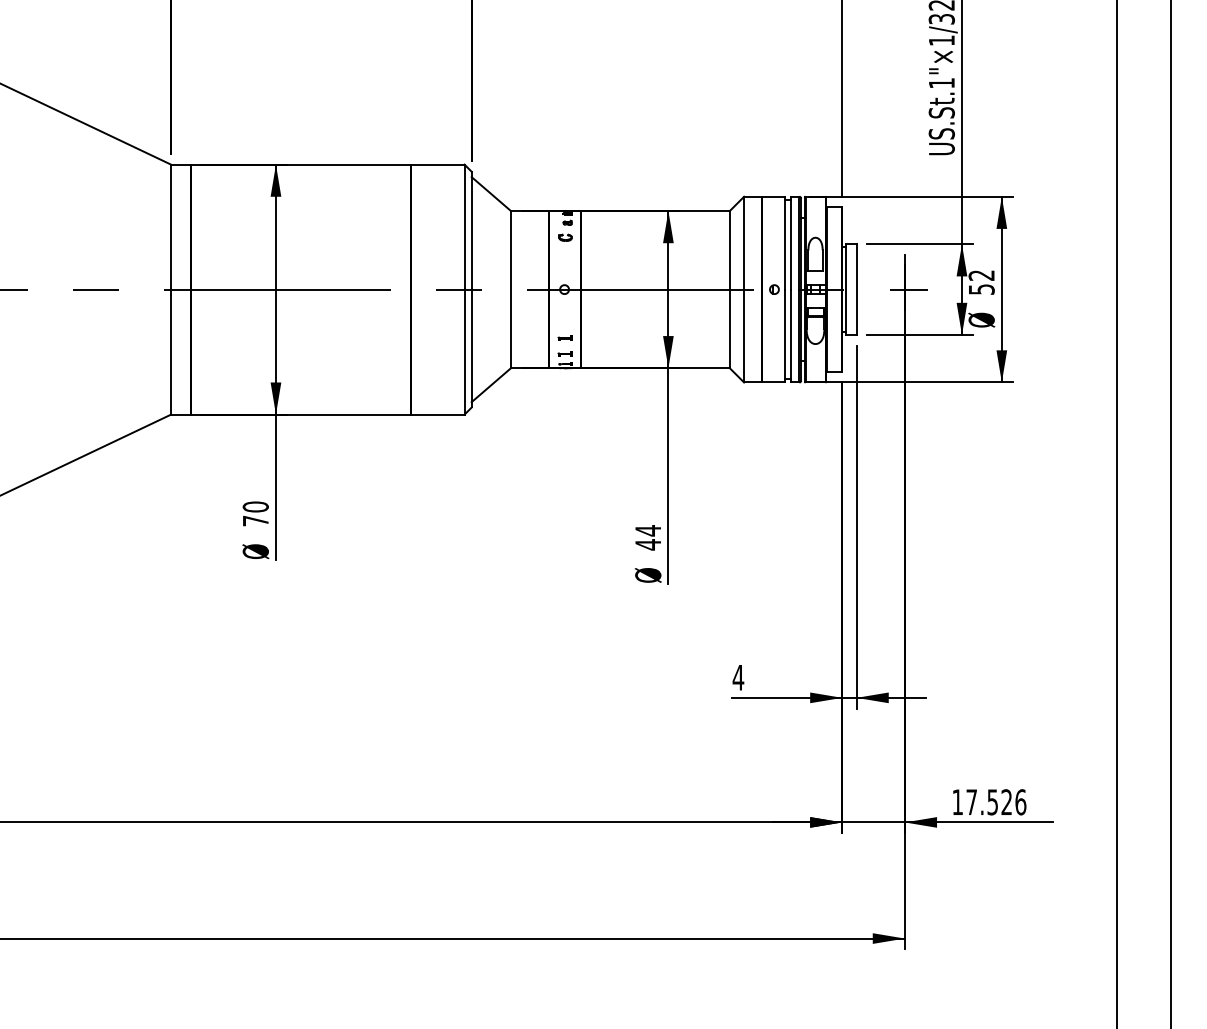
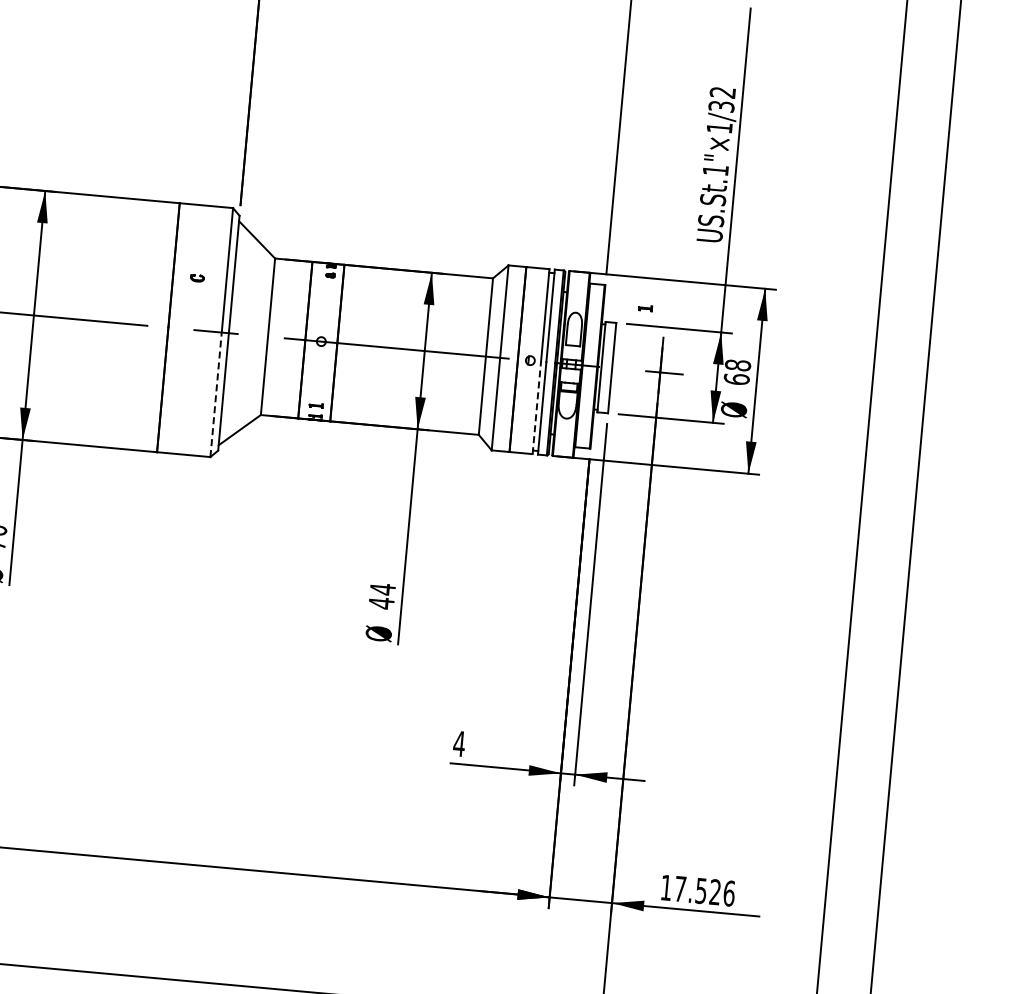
part: (565, 237) -> (197, 278), moved
text: (981, 282) -> (737, 372), 52 -> 68
line: (785, 335) -> (537, 407), solid -> dashed
part: (564, 337) -> (644, 307), moved
line: (464, 351) -> (216, 394), solid -> dashed

